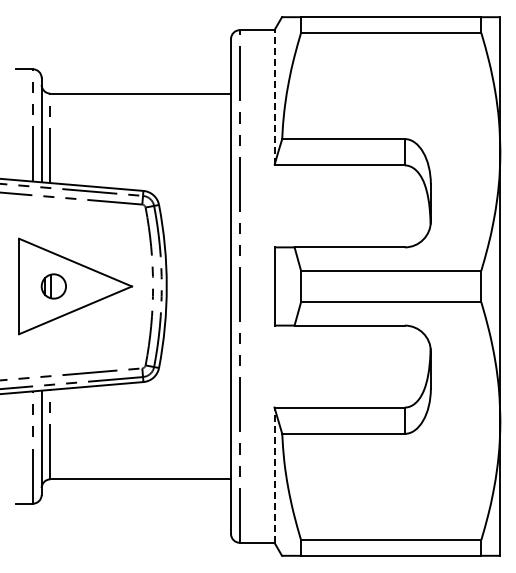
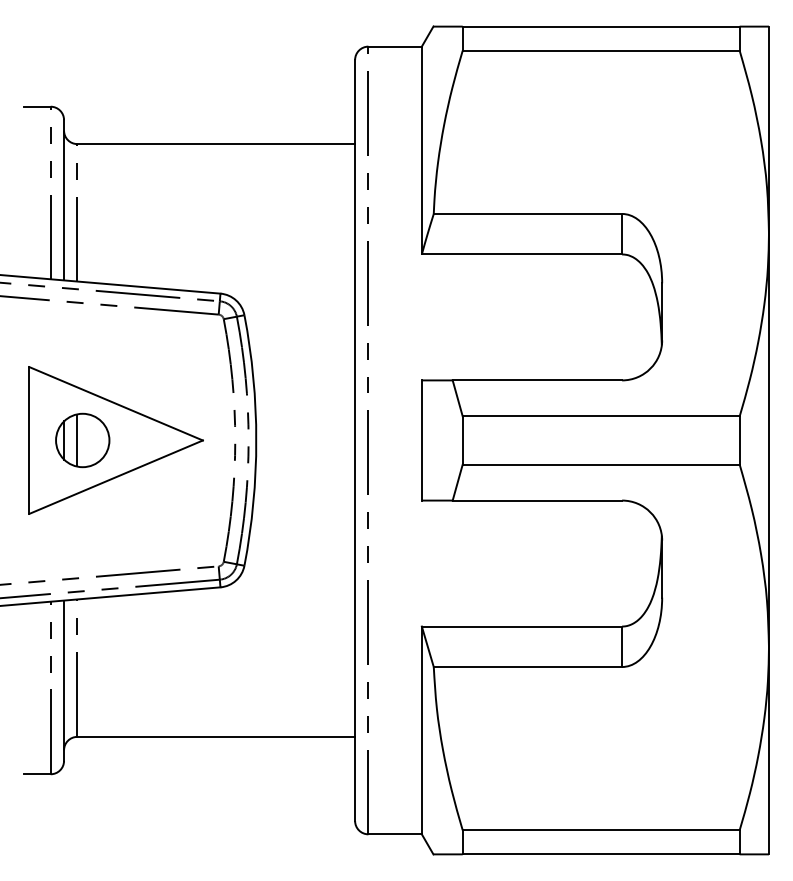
line: (274, 97) -> (421, 150), dashed -> solid
part: (53, 286) -> (82, 440), size x1.43
line: (274, 475) -> (421, 730), dashed -> solid

